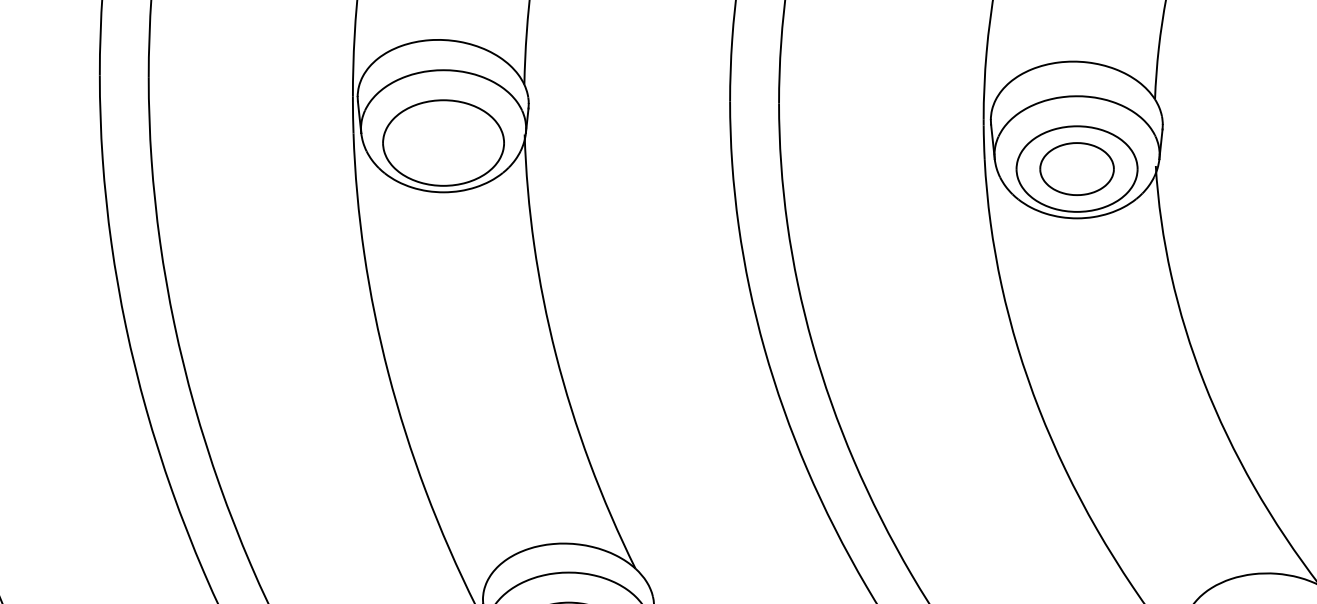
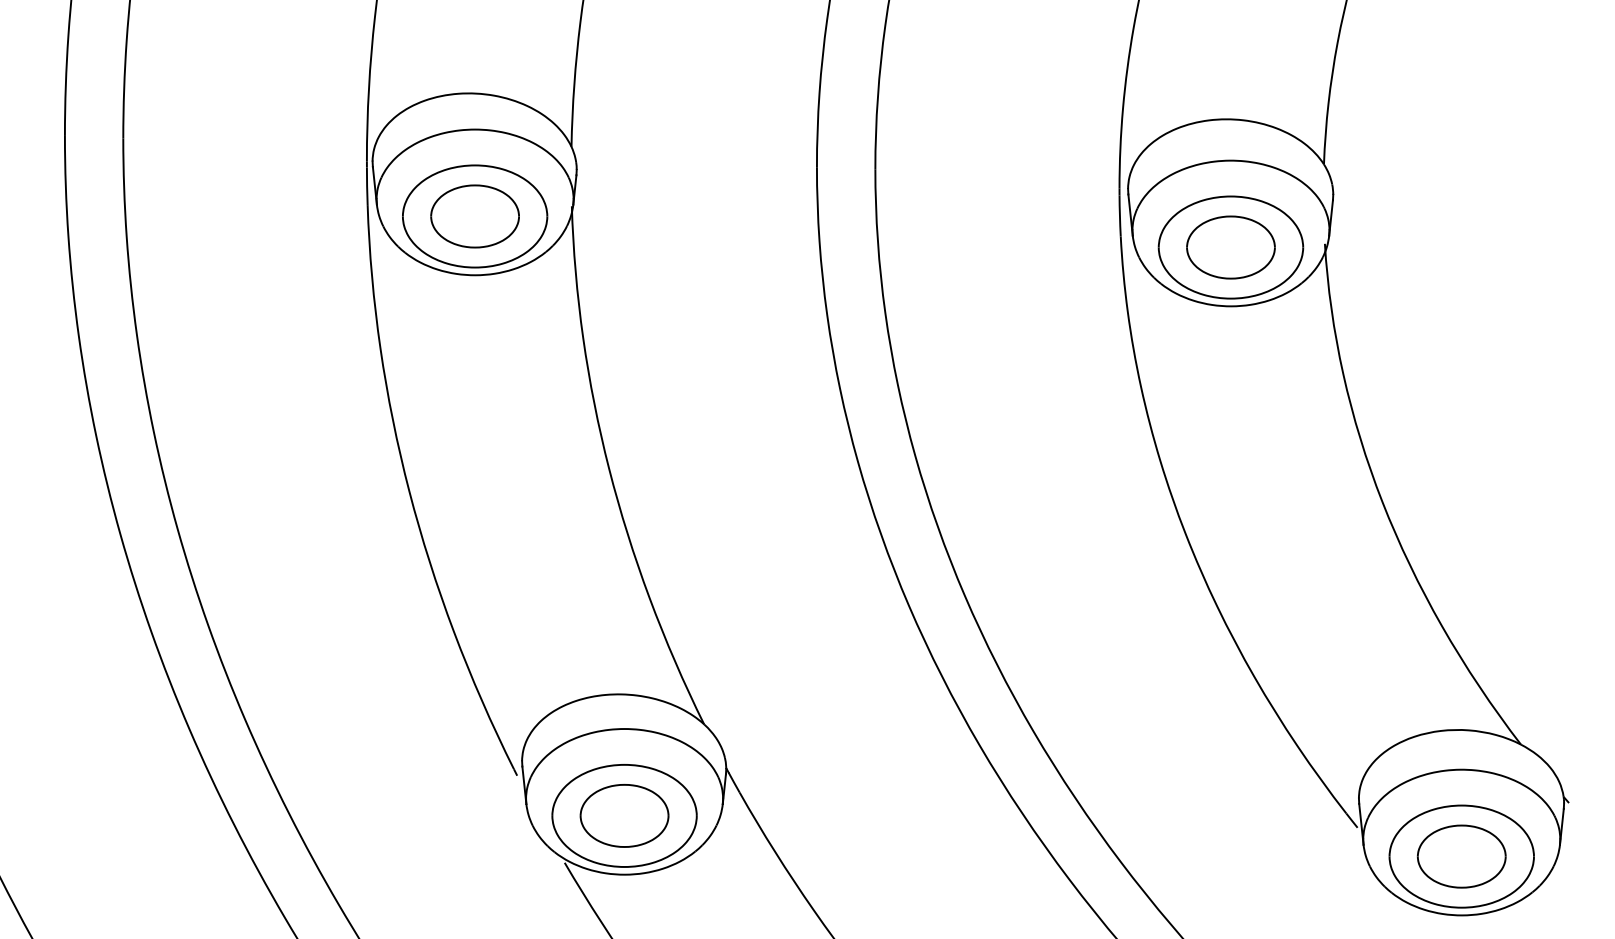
part: (443, 143) -> (474, 216), added

